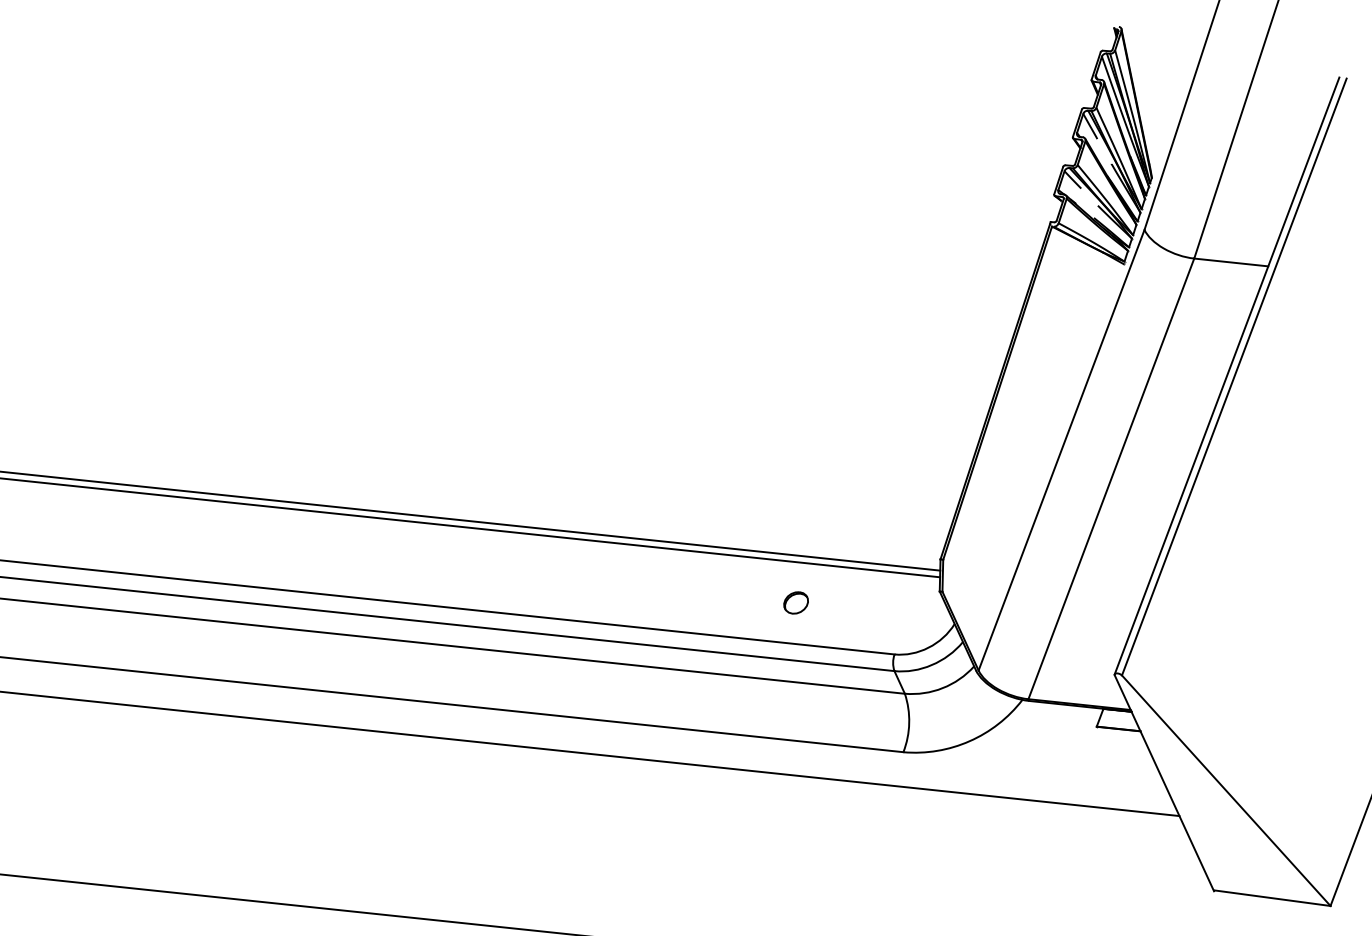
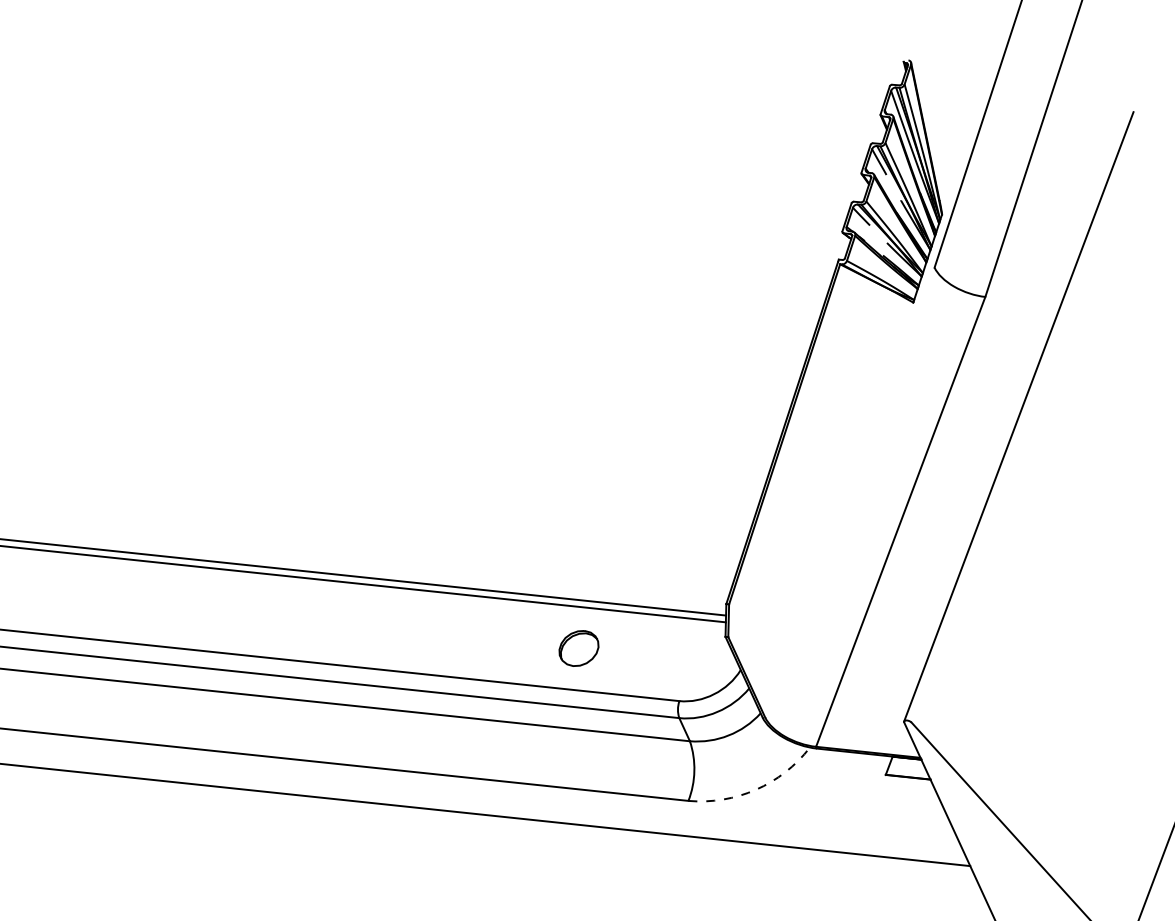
line: (1231, 262) -> (1023, 300), removed
line: (1234, 376) -> (1026, 417), removed
line: (1061, 449) -> (849, 491), removed
part: (795, 602) -> (578, 648), size x1.6
arc: (969, 741) -> (755, 789), solid -> dashed

